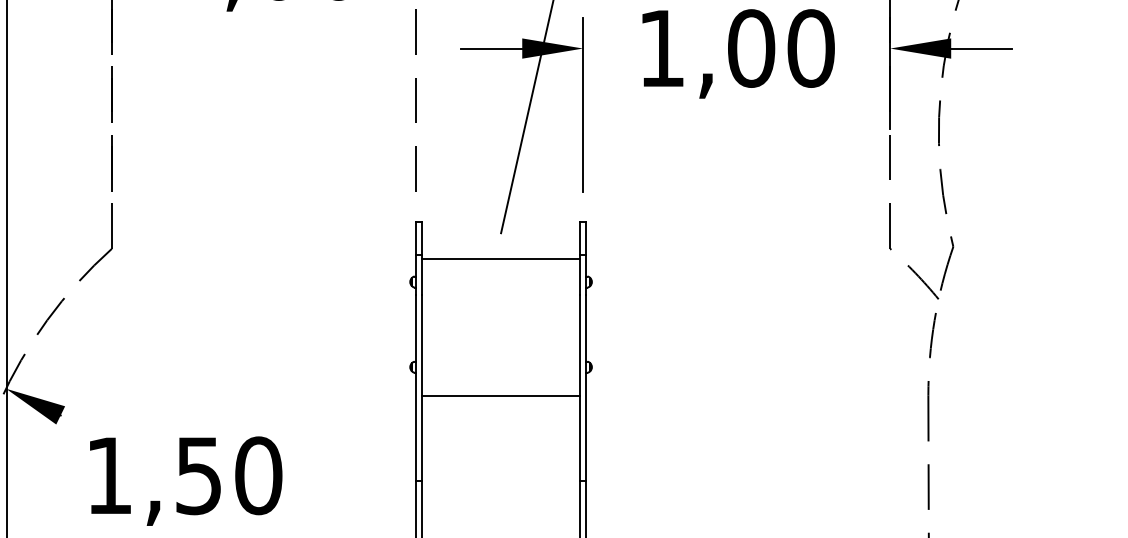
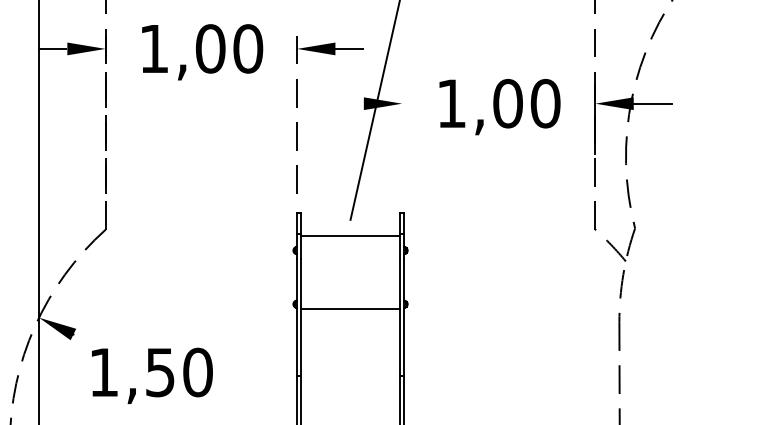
line: (491, 48) -> (344, 103), removed
line: (583, 103) -> (402, 138), removed
line: (501, 396) -> (350, 309), moved

